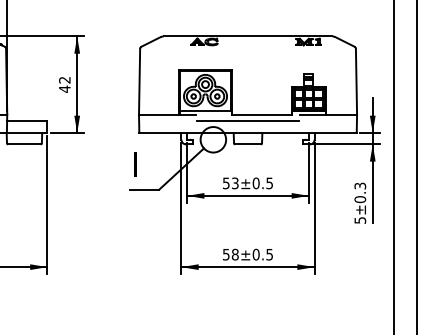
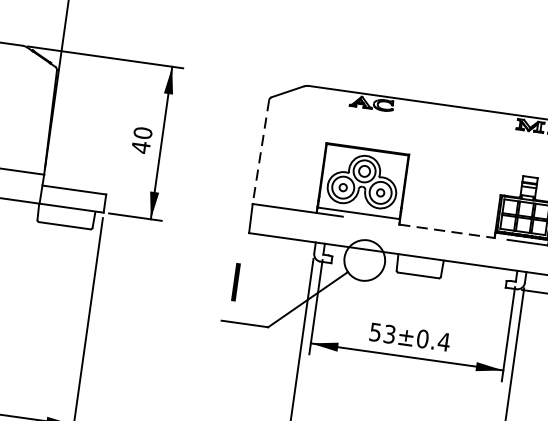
text: (64, 79) -> (142, 131), 42 -> 40
line: (139, 81) -> (260, 151), solid -> dashed
line: (262, 114) -> (448, 231), solid -> dashed
line: (247, 121) -> (422, 239), removed
text: (269, 183) -> (443, 342), 53±0.5 -> 53±0.4

